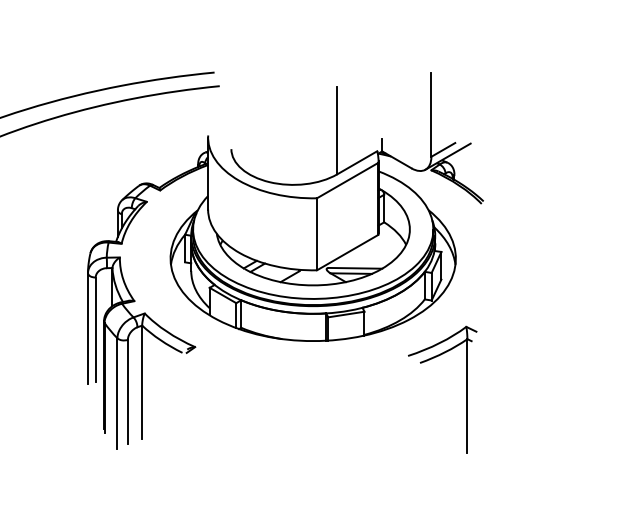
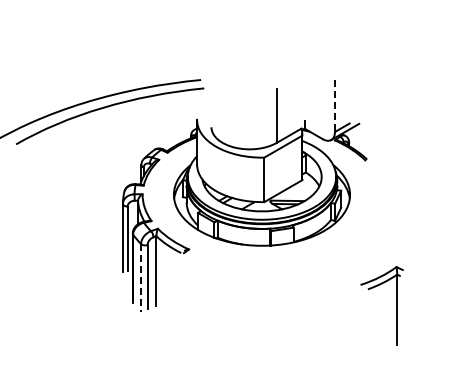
line: (430, 115) -> (334, 106), solid -> dashed
part: (466, 389) -> (396, 305), moved
line: (118, 394) -> (141, 278), solid -> dashed

